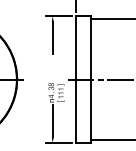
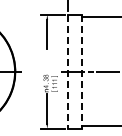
line: (75, 80) -> (67, 72), solid -> dashed
line: (90, 80) -> (81, 72), solid -> dashed

